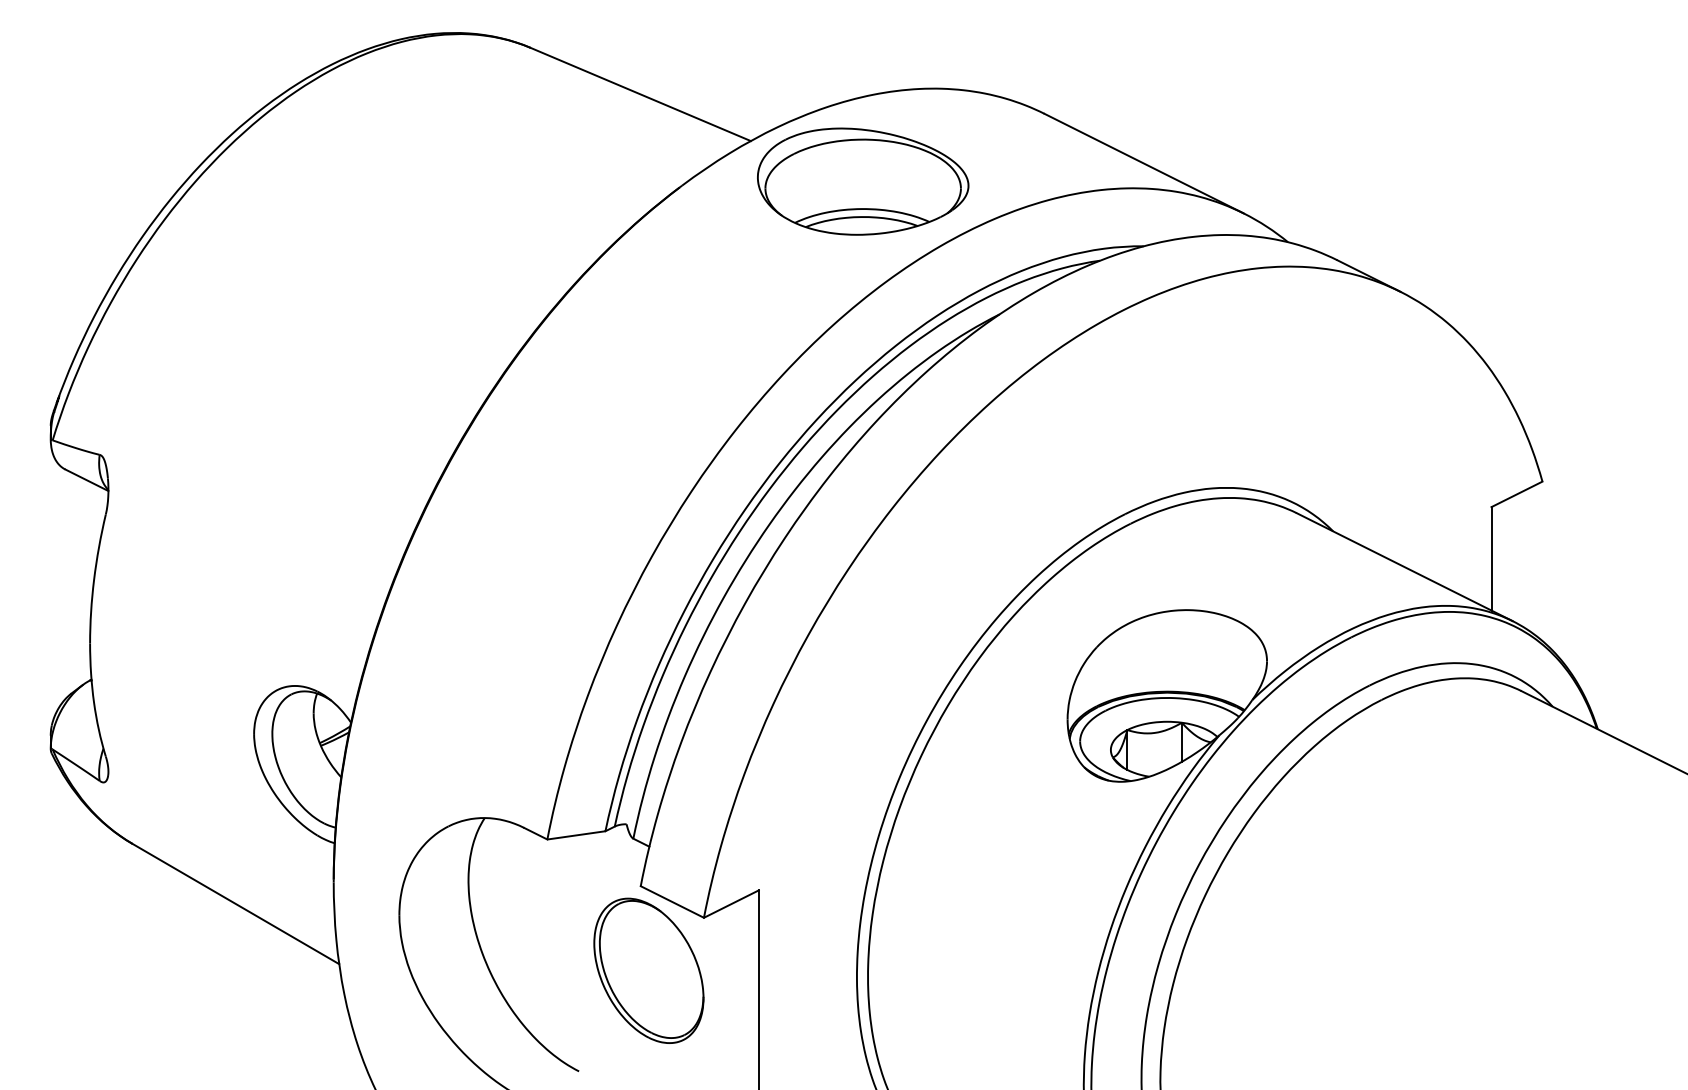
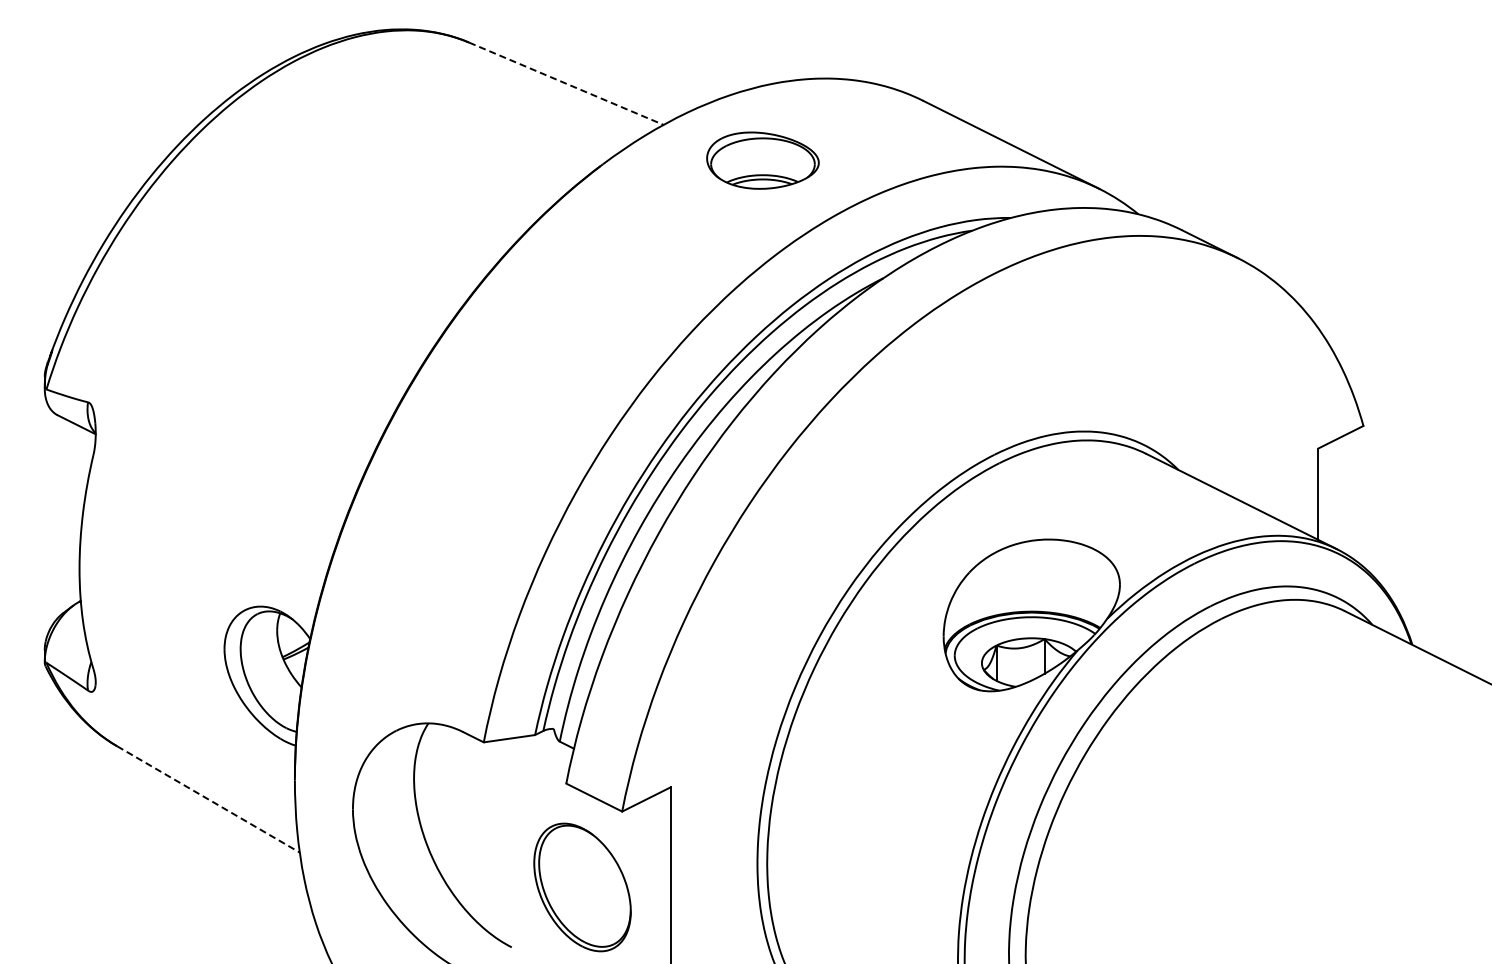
line: (640, 94) -> (566, 83), solid -> dashed
part: (862, 181) -> (762, 160), size x0.6
line: (235, 904) -> (208, 799), solid -> dashed
part: (648, 970) -> (582, 887), moved

